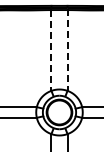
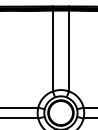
line: (51, 50) -> (52, 51), dashed -> solid
line: (67, 50) -> (68, 51), dashed -> solid

